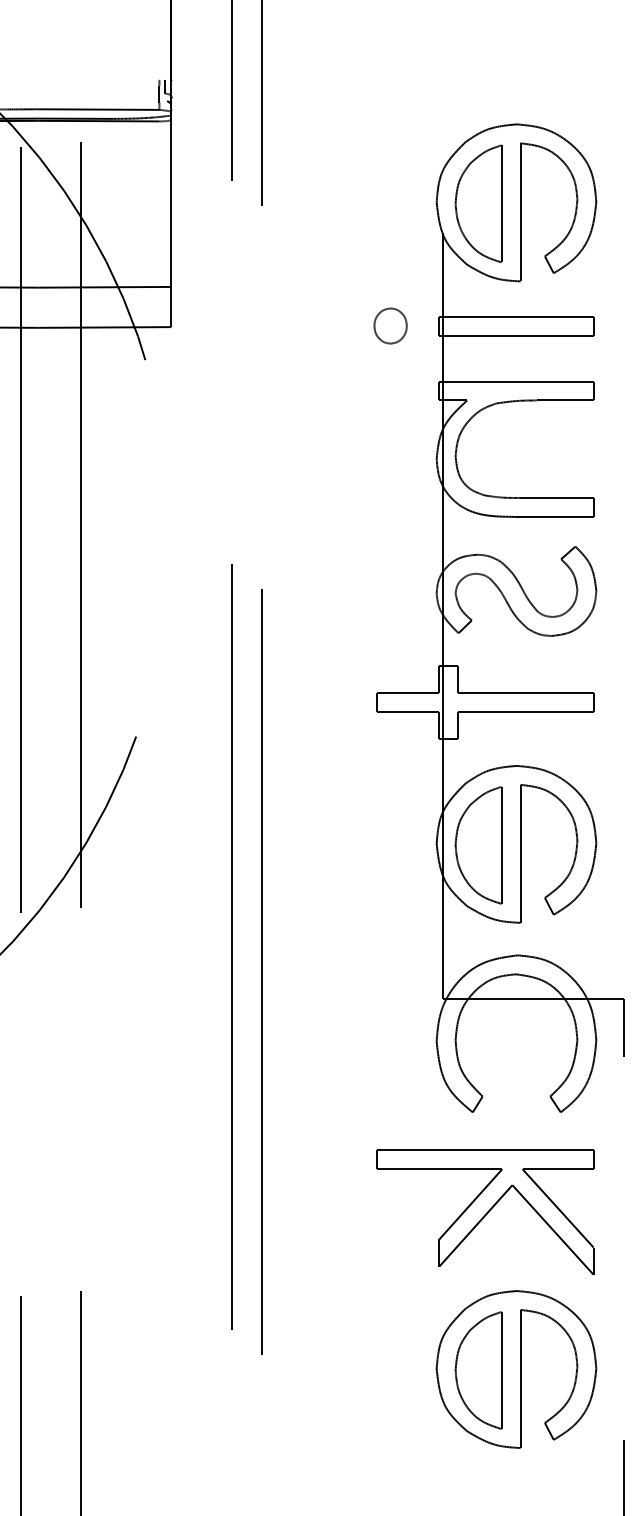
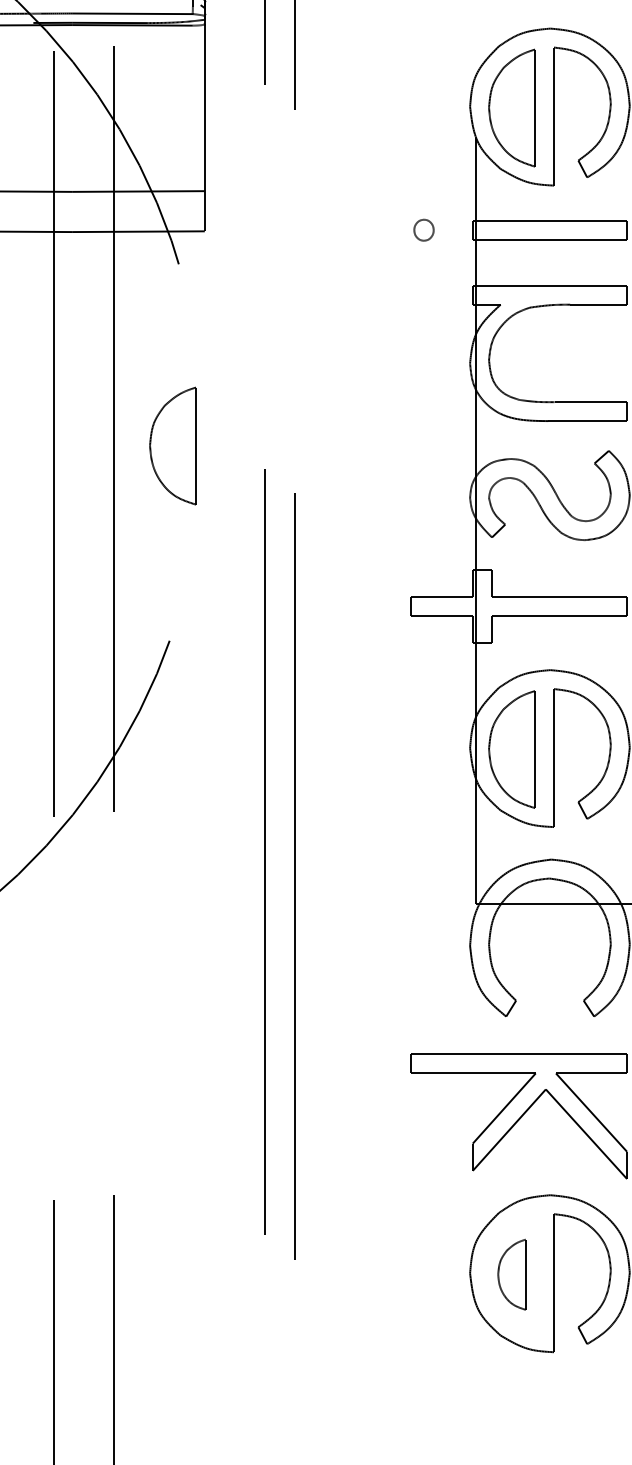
part: (390, 325) -> (423, 229), size x0.6
part: (139, 541) -> (172, 445), added
part: (478, 1370) -> (511, 1274), size x0.6

